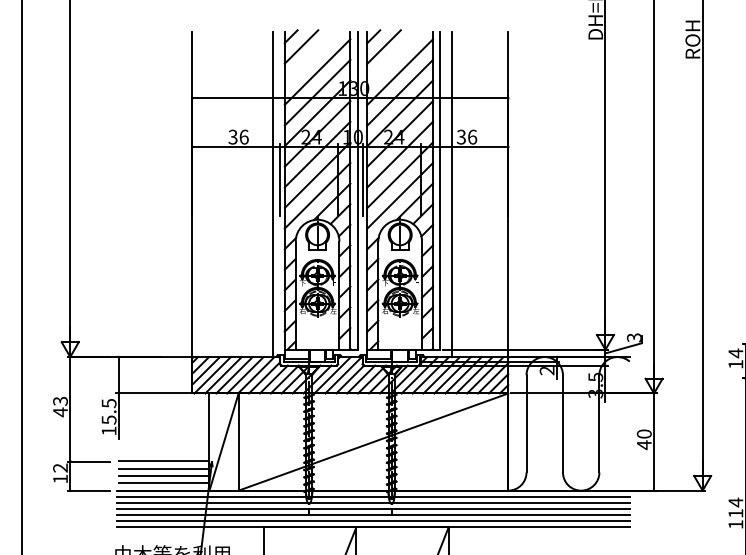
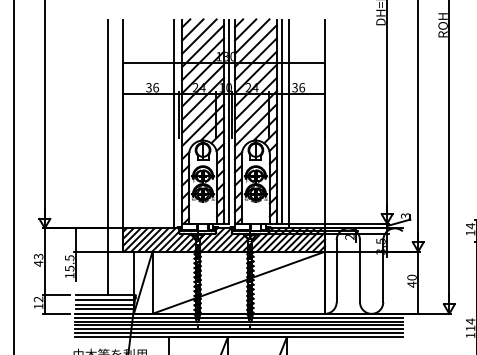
line: (312, 57) -> (199, 36), added
line: (393, 57) -> (251, 36), added
line: (168, 246) -> (107, 157), added

